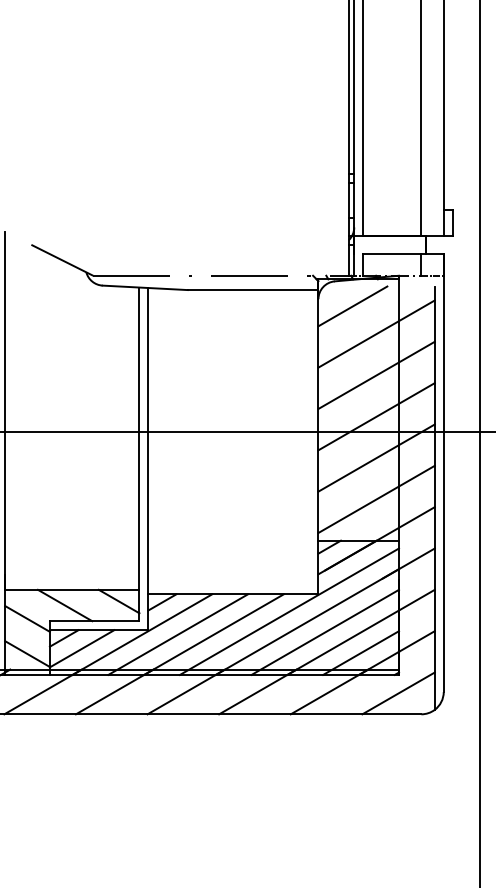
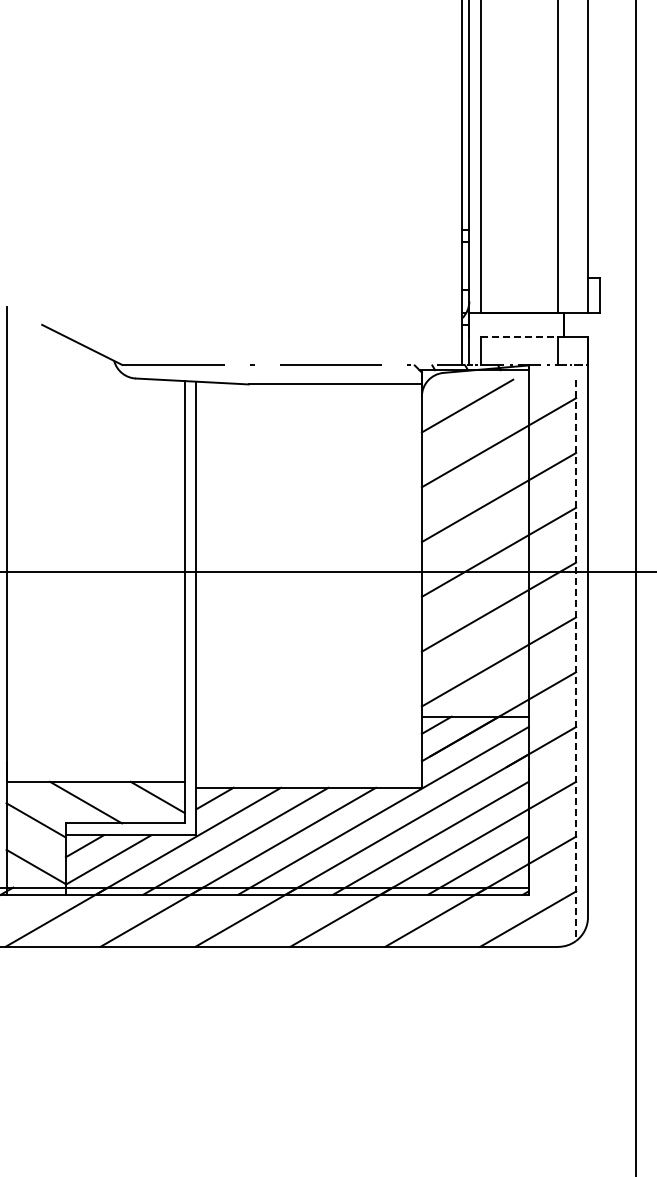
line: (392, 254) -> (519, 337), solid -> dashed
line: (435, 498) -> (576, 660), solid -> dashed

